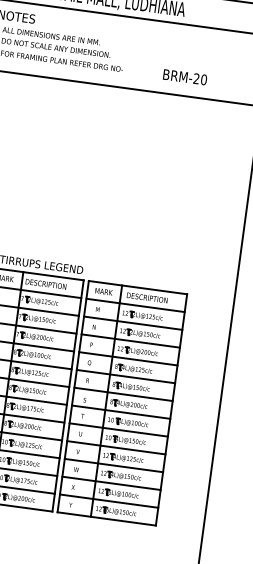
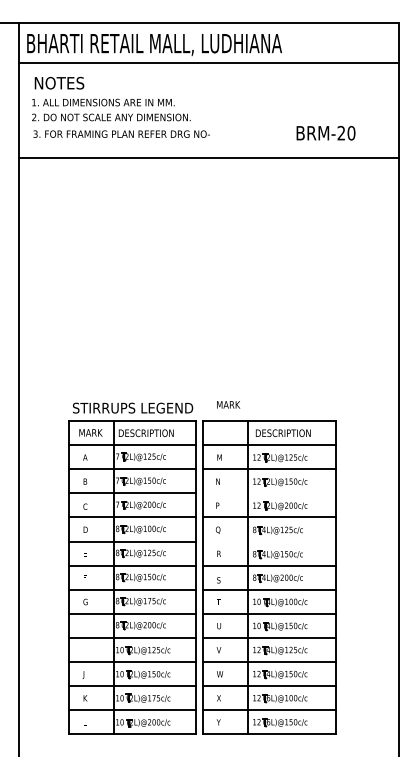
text: (184, 77) -> (325, 133), moved
text: (103, 291) -> (228, 404), moved
line: (130, 341) -> (268, 493), removed
line: (125, 376) -> (268, 541), removed

